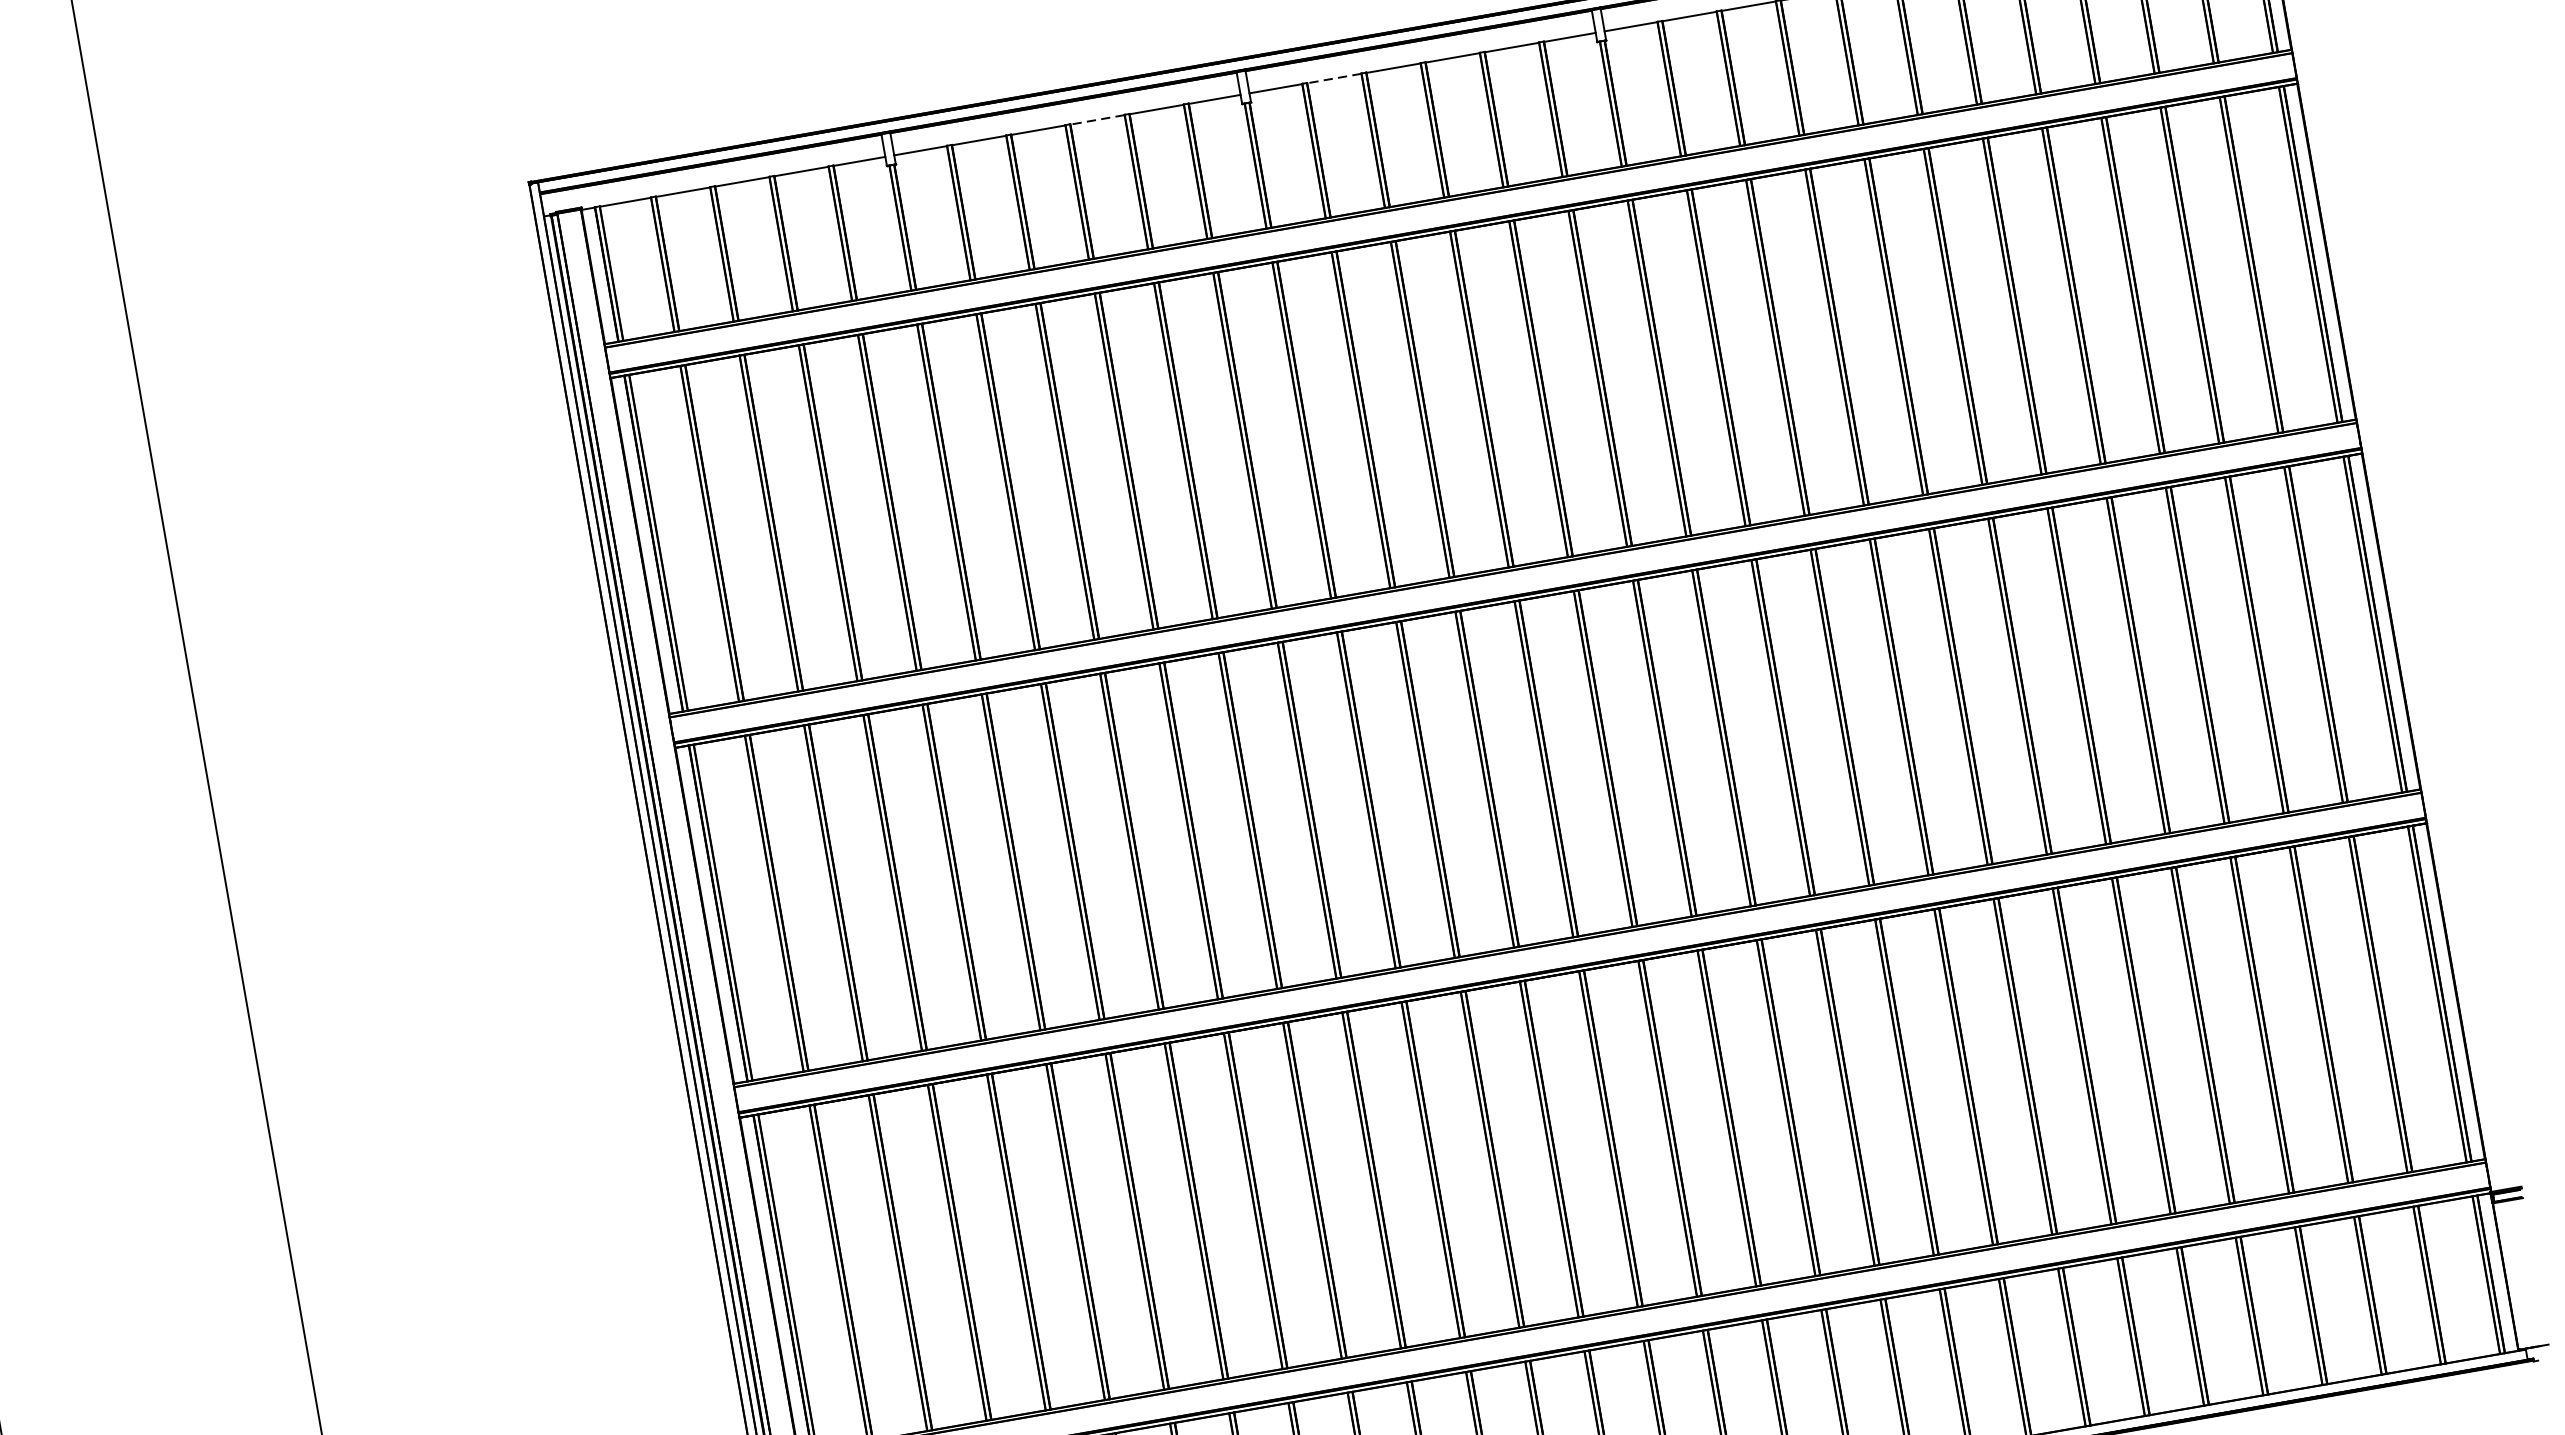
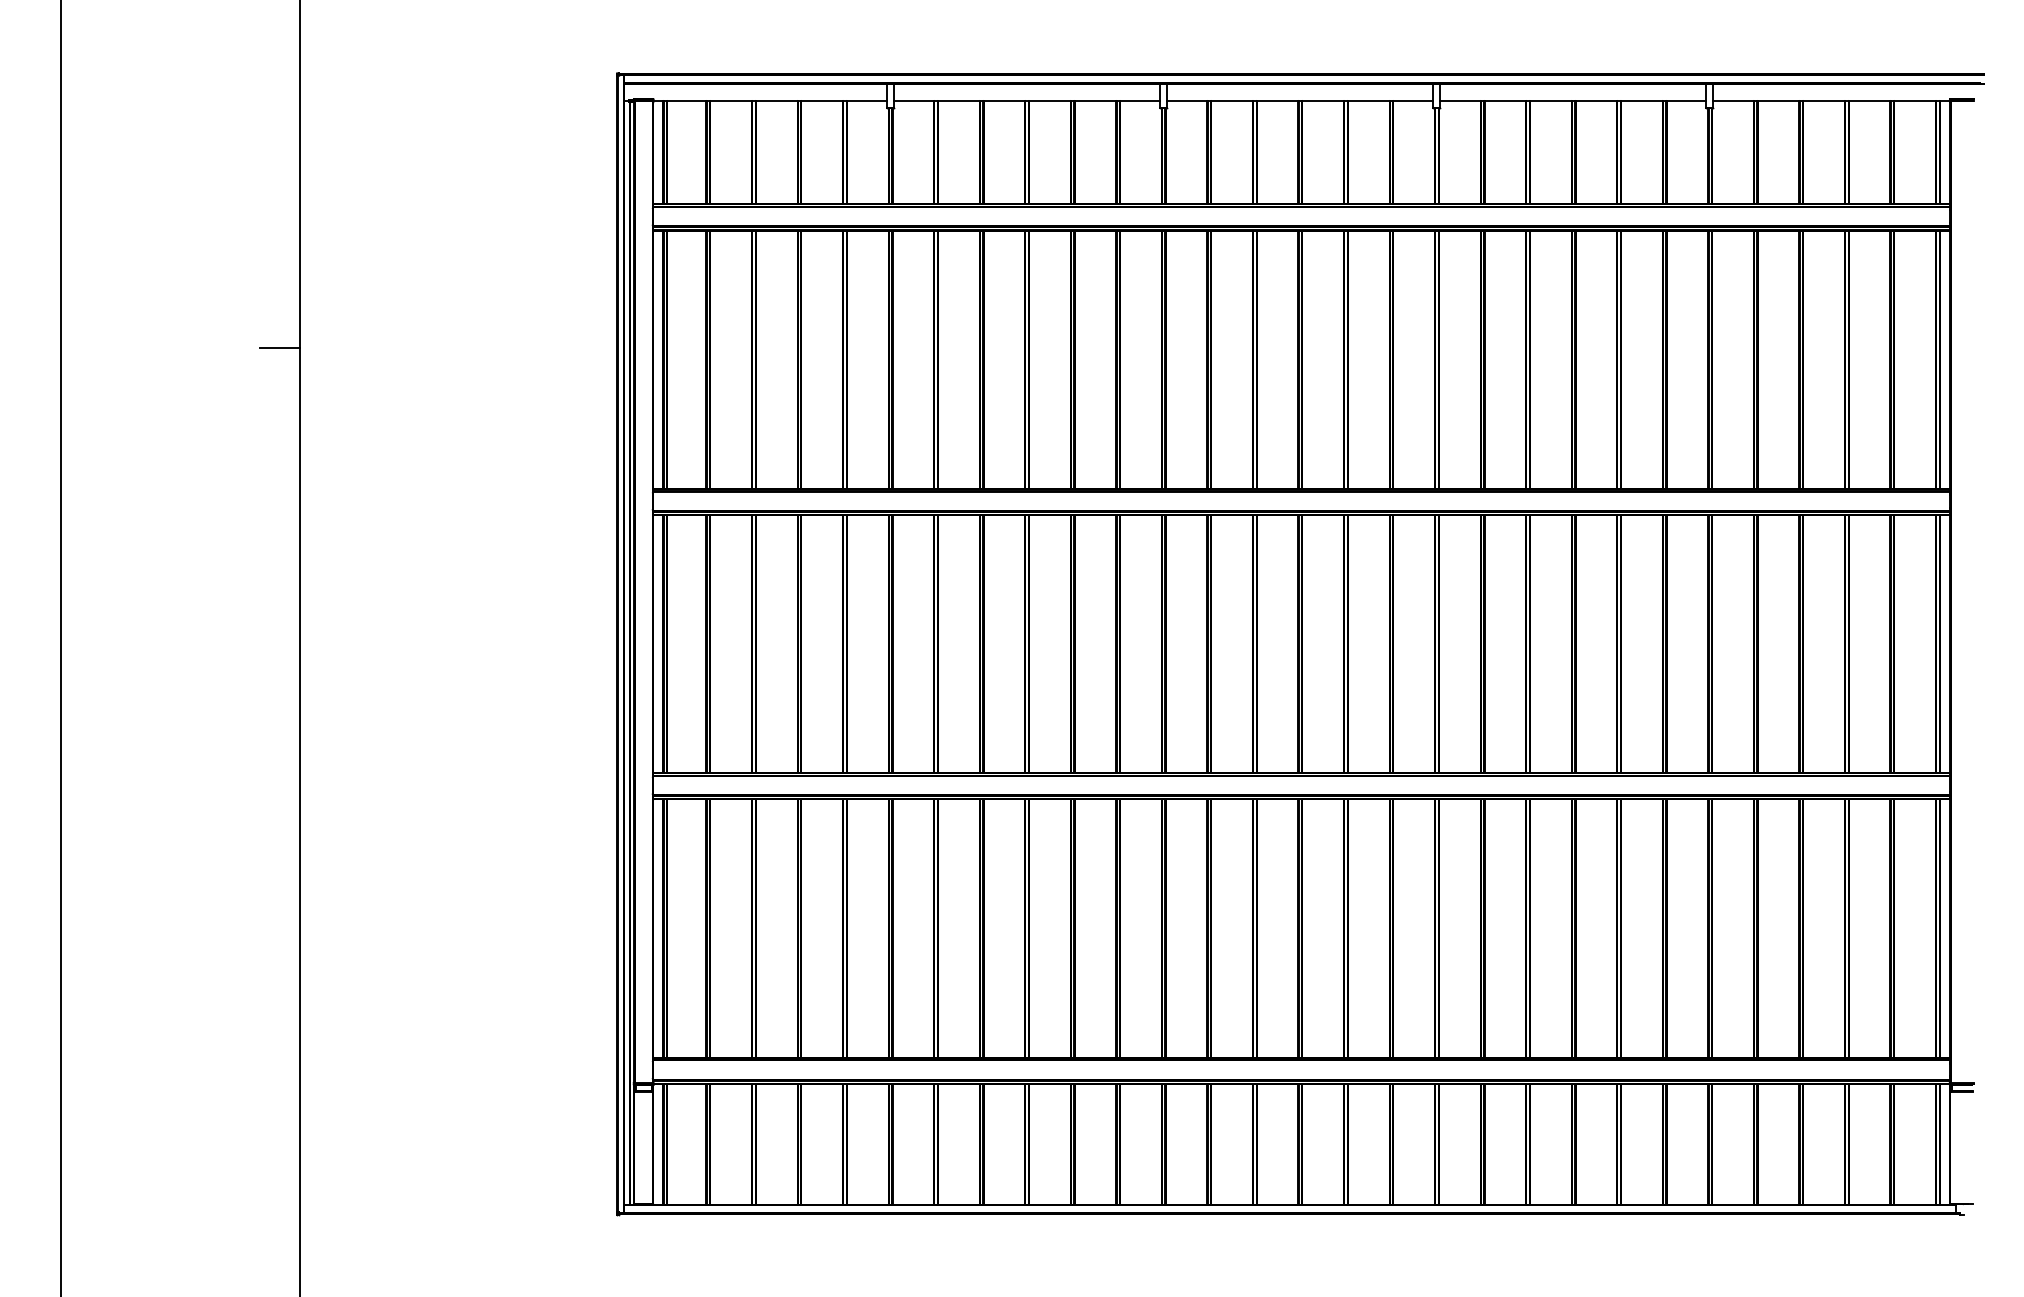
line: (1334, 78) -> (1232, 101), dashed -> solid
line: (1097, 120) -> (1049, 101), dashed -> solid
line: (151, 616) -> (279, 348), added

